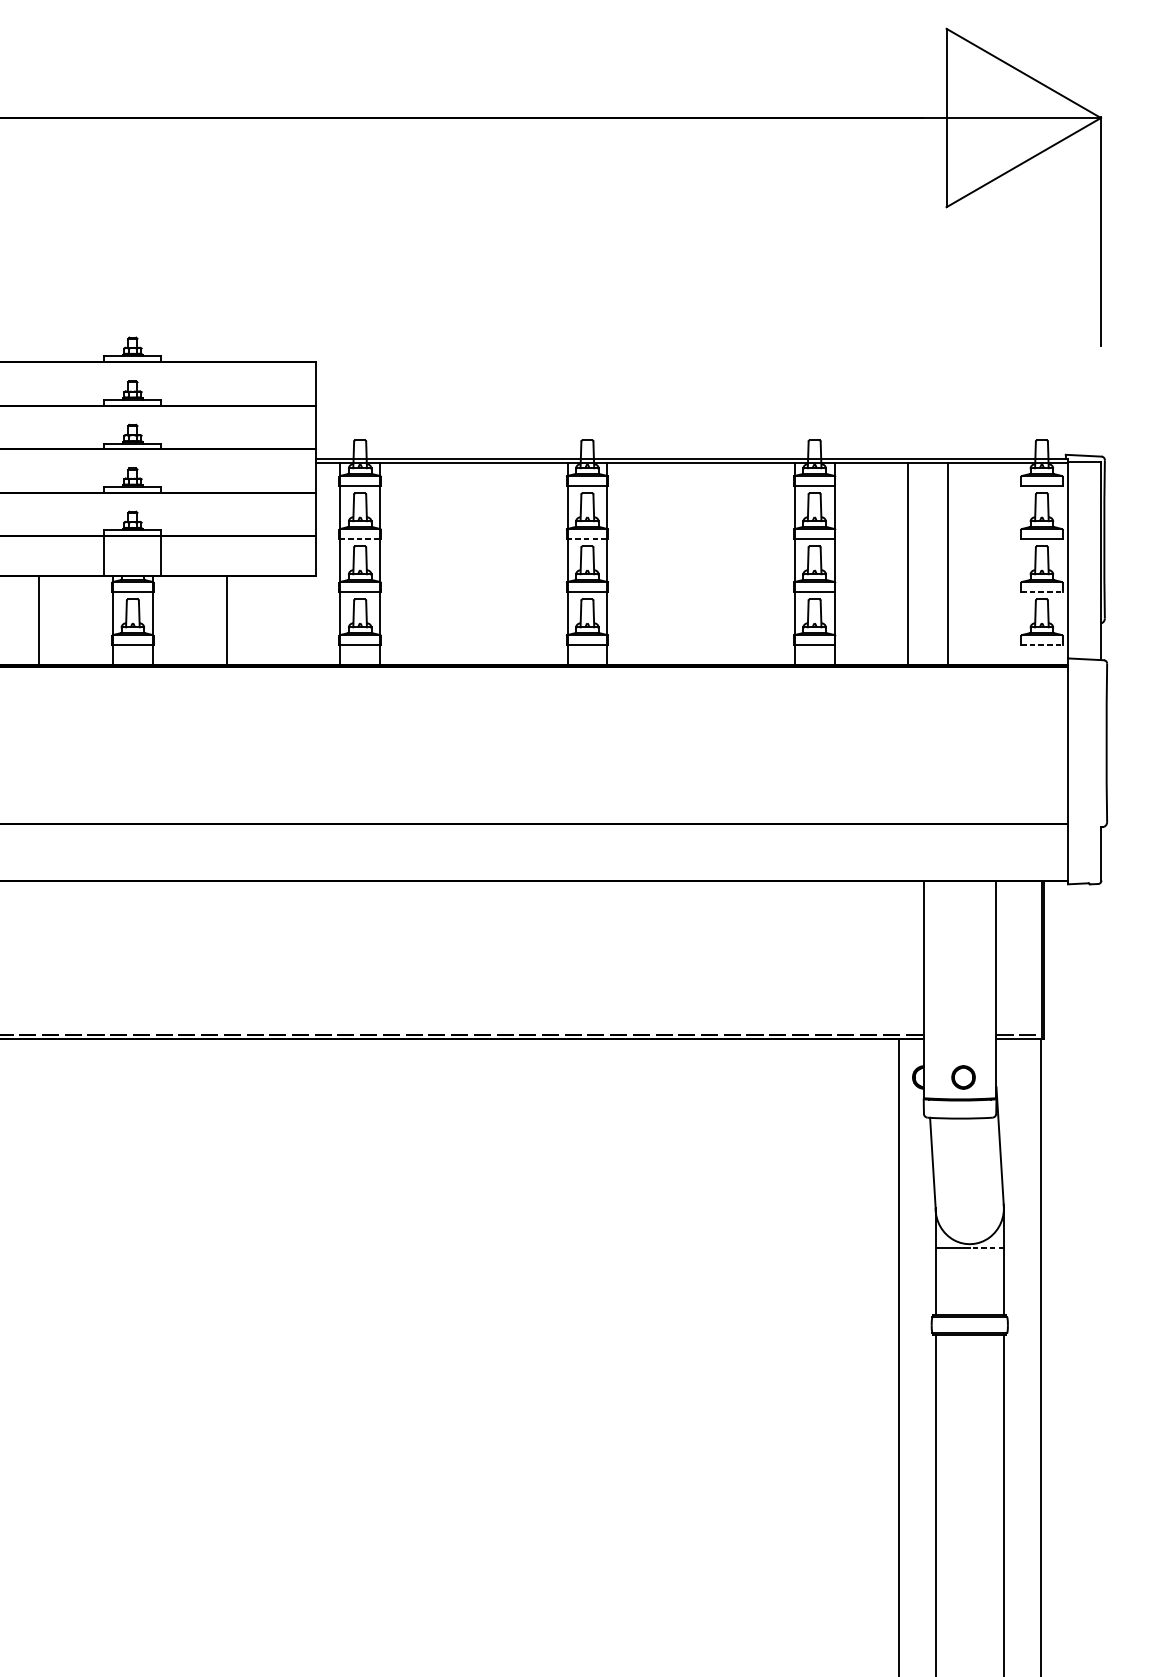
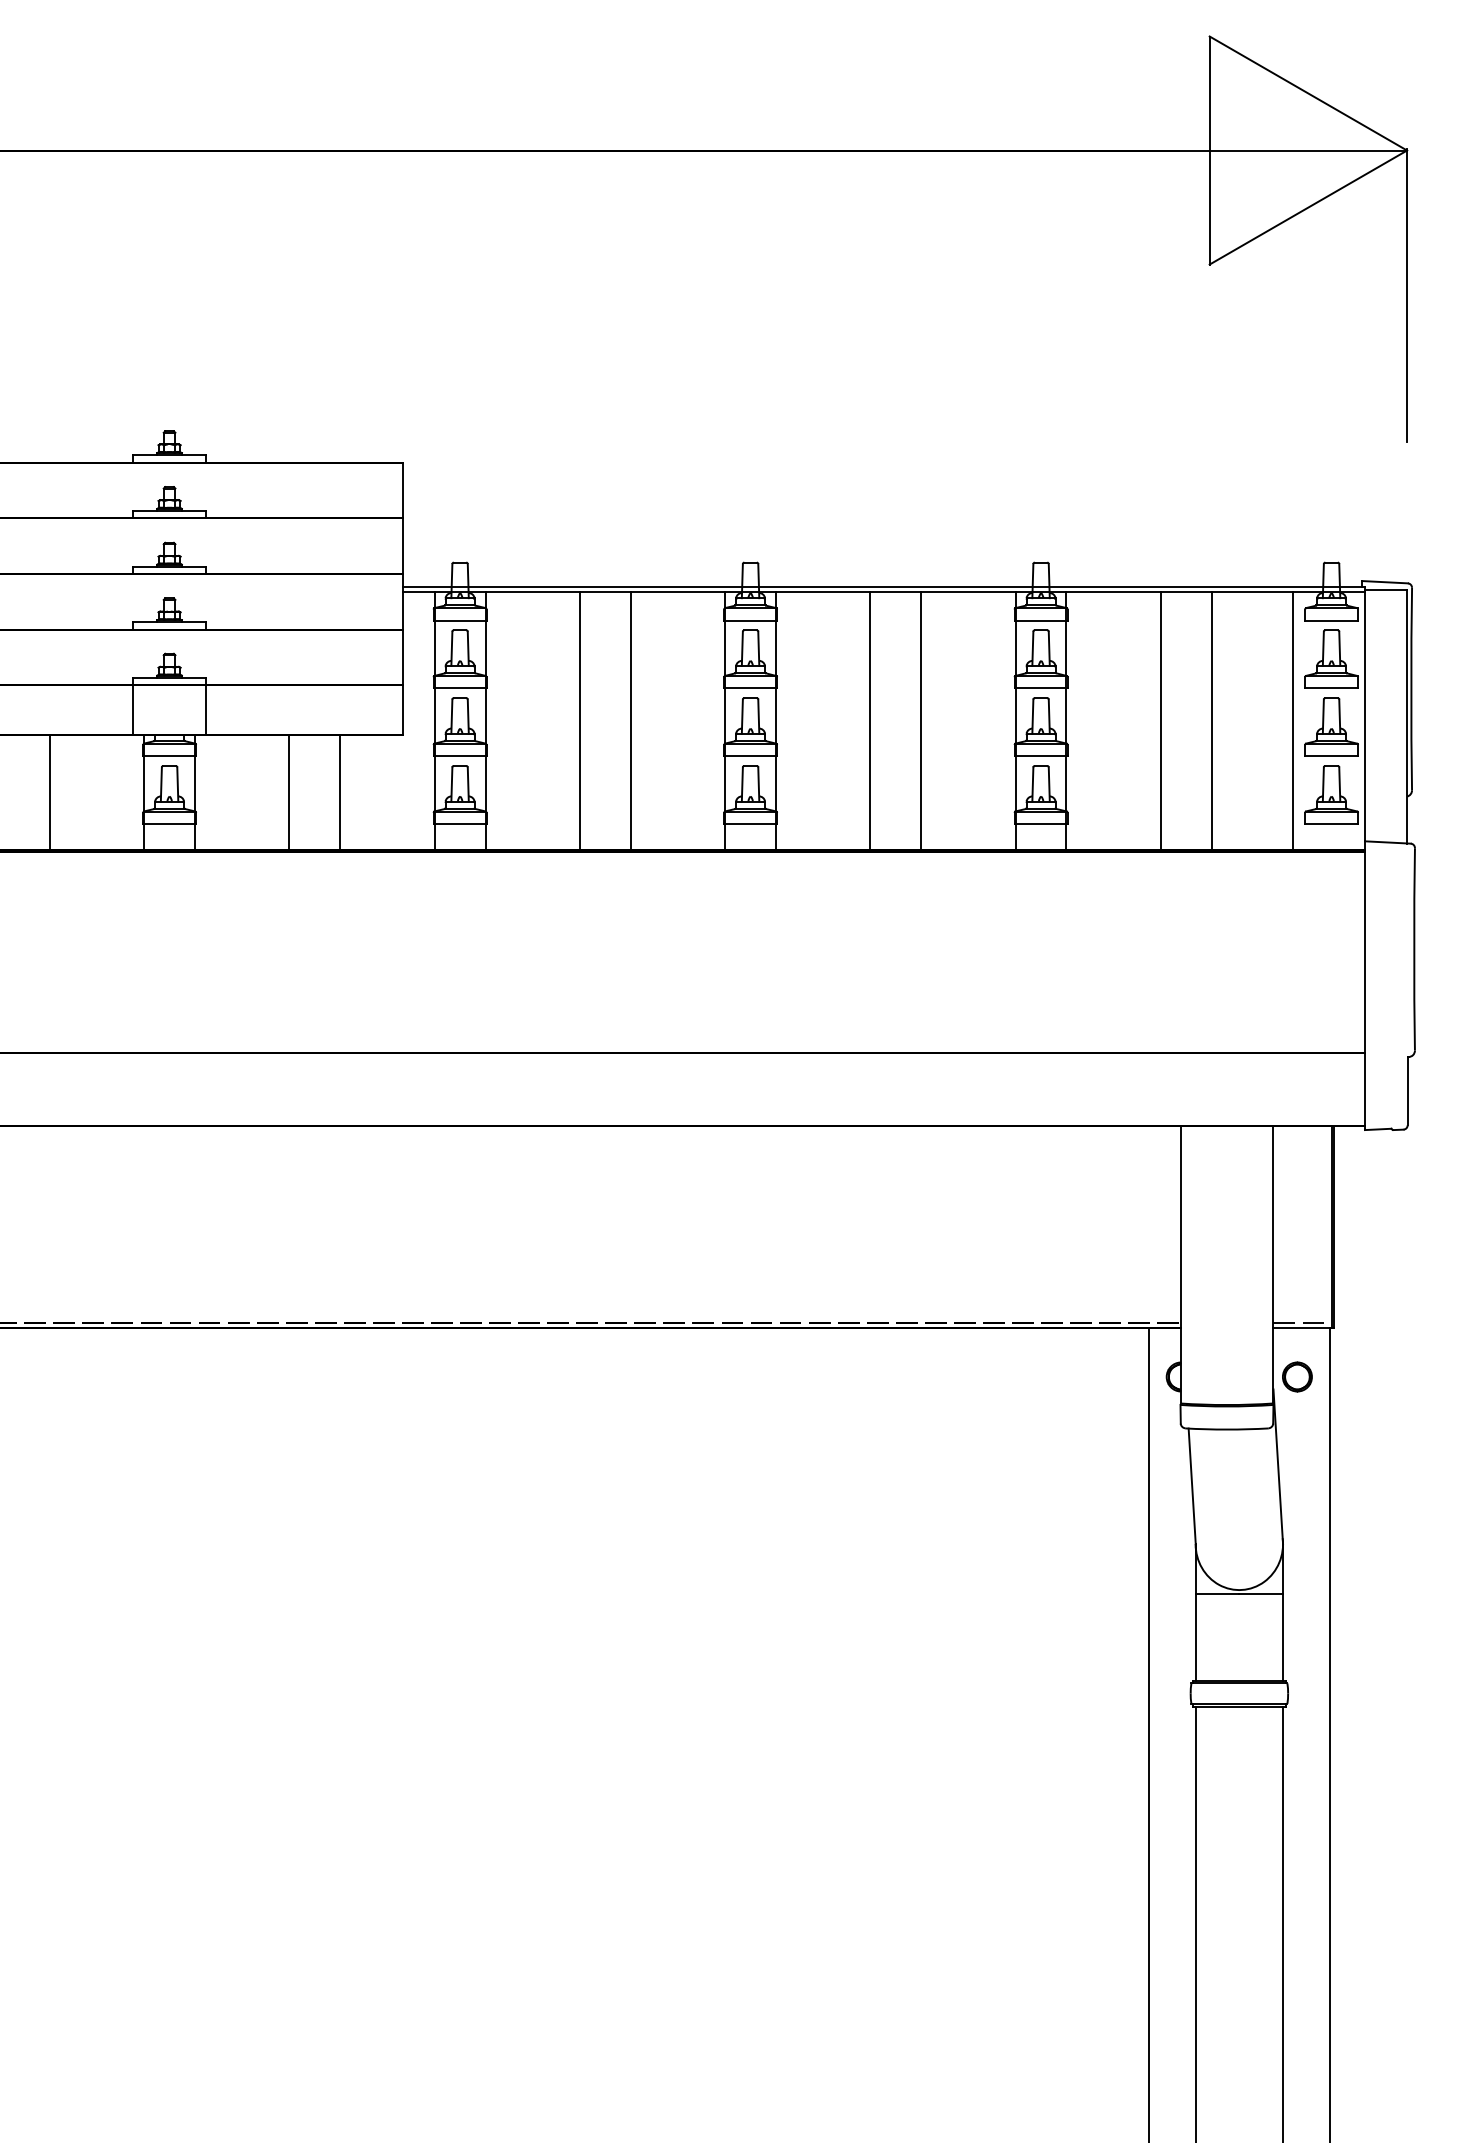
line: (360, 538) -> (460, 688), dashed -> solid
line: (587, 538) -> (750, 688), dashed -> solid
line: (453, 563) -> (579, 720), added
line: (493, 563) -> (630, 720), added
line: (681, 563) -> (870, 720), added
line: (721, 563) -> (921, 720), added
line: (1012, 563) -> (1293, 720), added
line: (1041, 592) -> (1331, 756), dashed -> solid
line: (266, 620) -> (340, 792), added
line: (1041, 645) -> (1331, 824), dashed -> solid
part: (963, 1077) -> (1297, 1376), moved
line: (987, 1247) -> (1261, 1594), dashed -> solid

